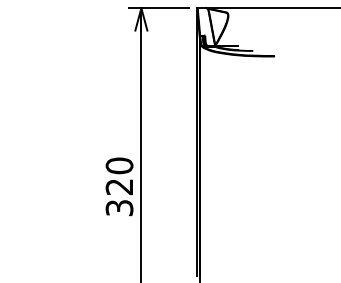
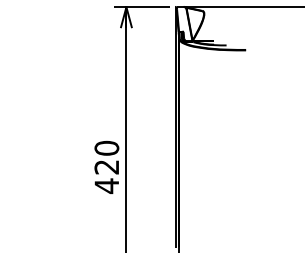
text: (119, 208) -> (106, 186), 320 -> 420

